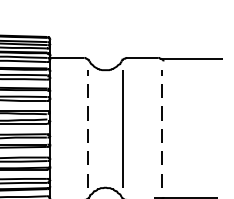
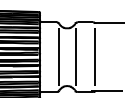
line: (87, 129) -> (58, 57), dashed -> solid
line: (163, 129) -> (95, 57), dashed -> solid

